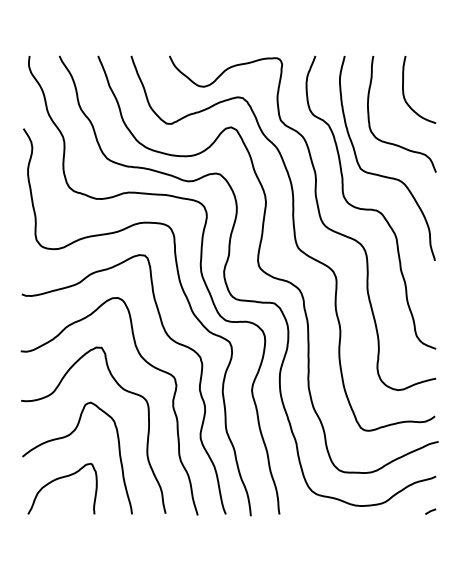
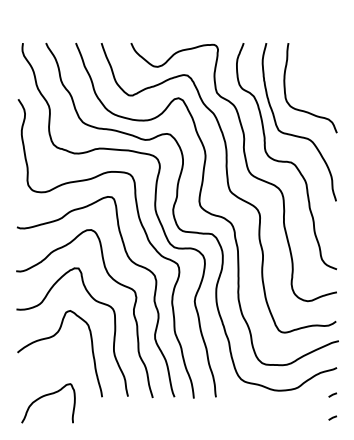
curve: (404, 90) -> (312, 69), removed
curve: (58, 479) -> (45, 396), moved
line: (430, 540) -> (332, 417), added

